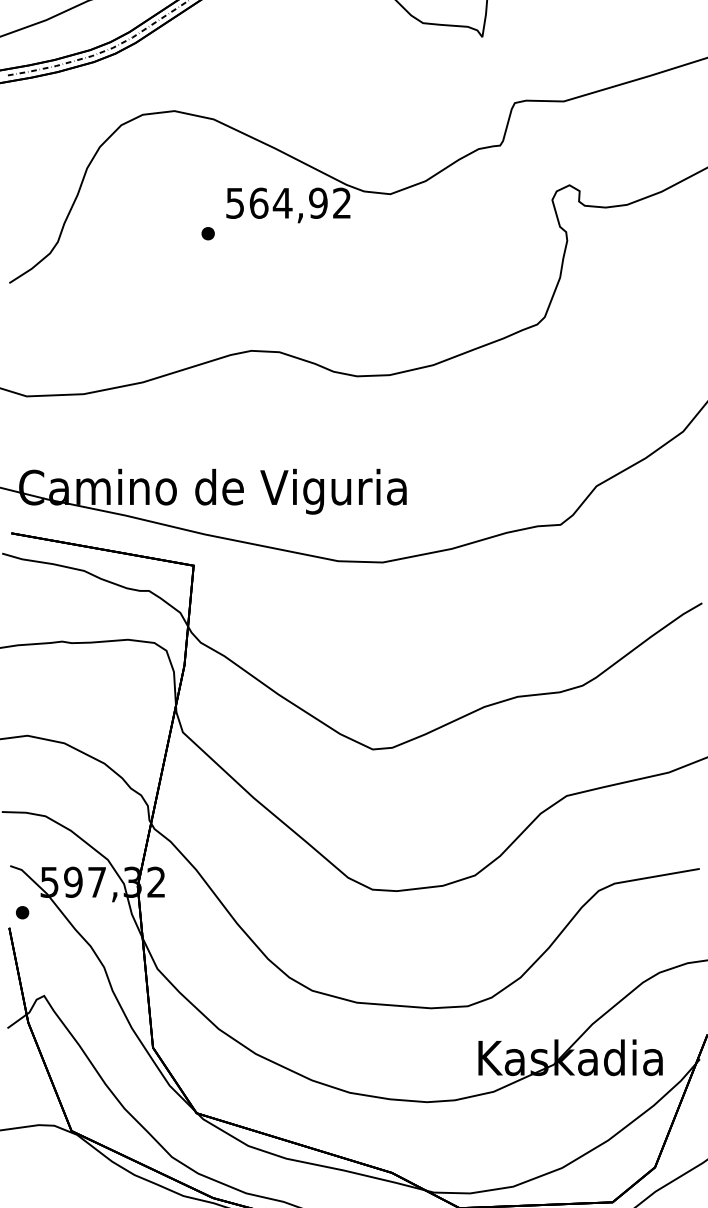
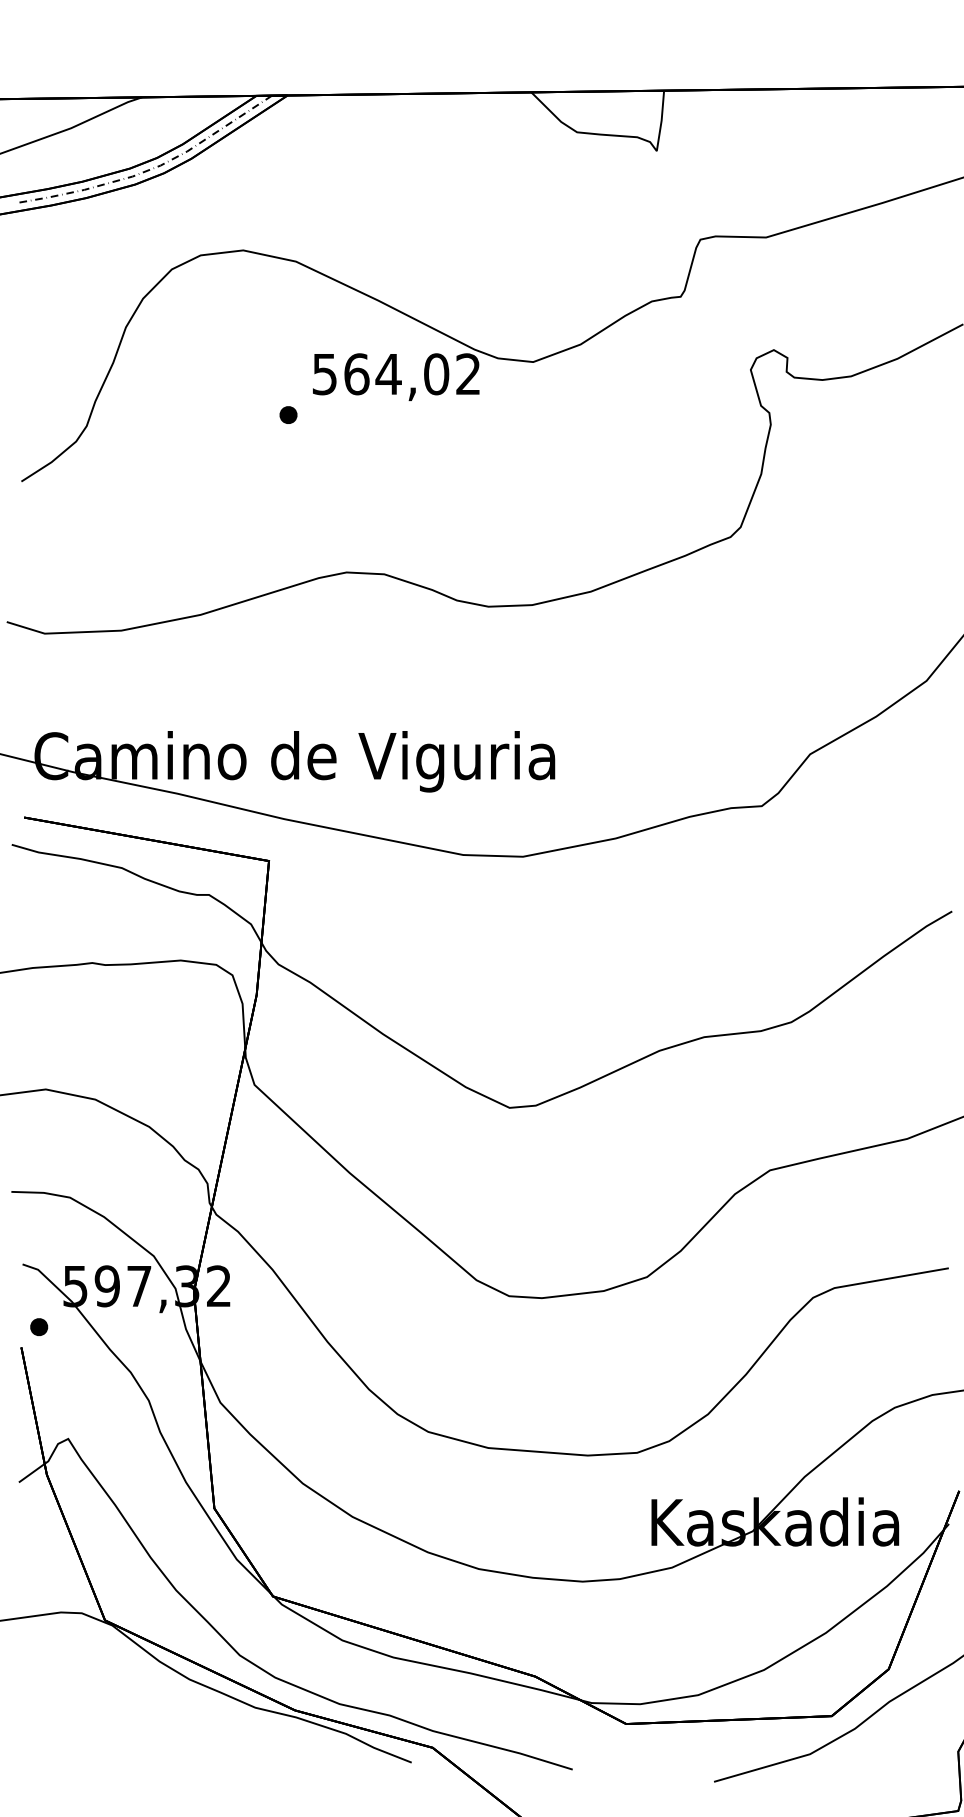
text: (318, 203) -> (436, 374), 564,92 -> 564,02

